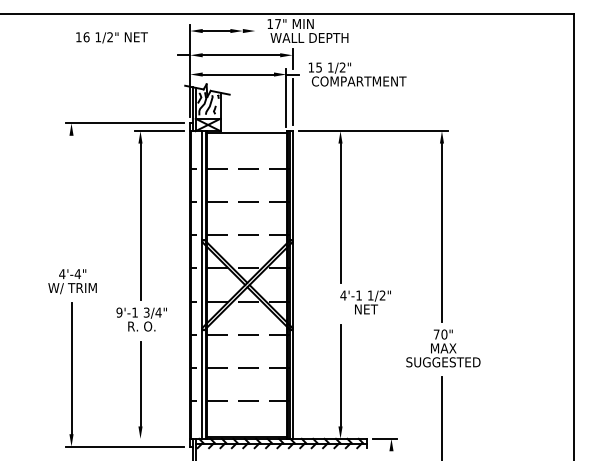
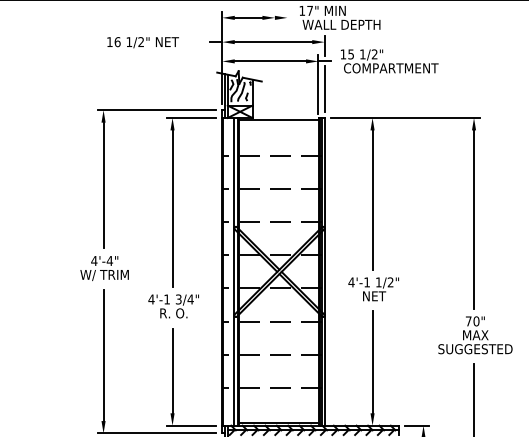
text: (111, 37) -> (142, 42), moved
line: (71, 198) -> (103, 185), added
text: (365, 302) -> (373, 289), moved
text: (119, 312) -> (151, 299), 9'-1 -> 4'-1
line: (159, 438) -> (191, 425), added

